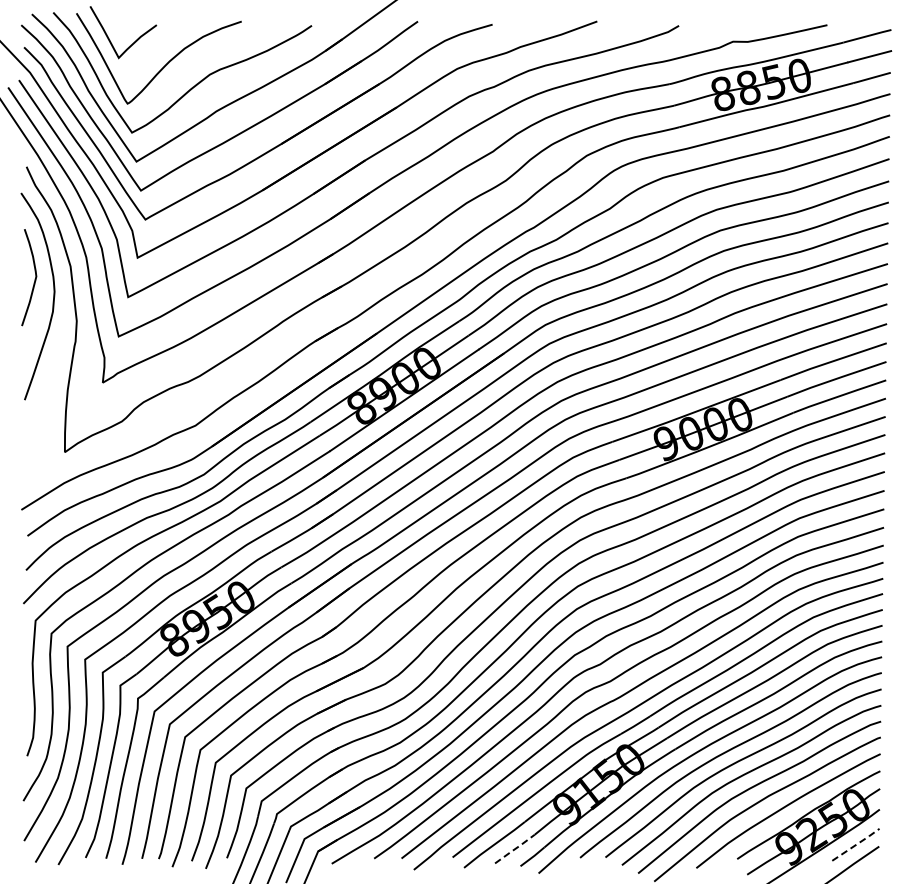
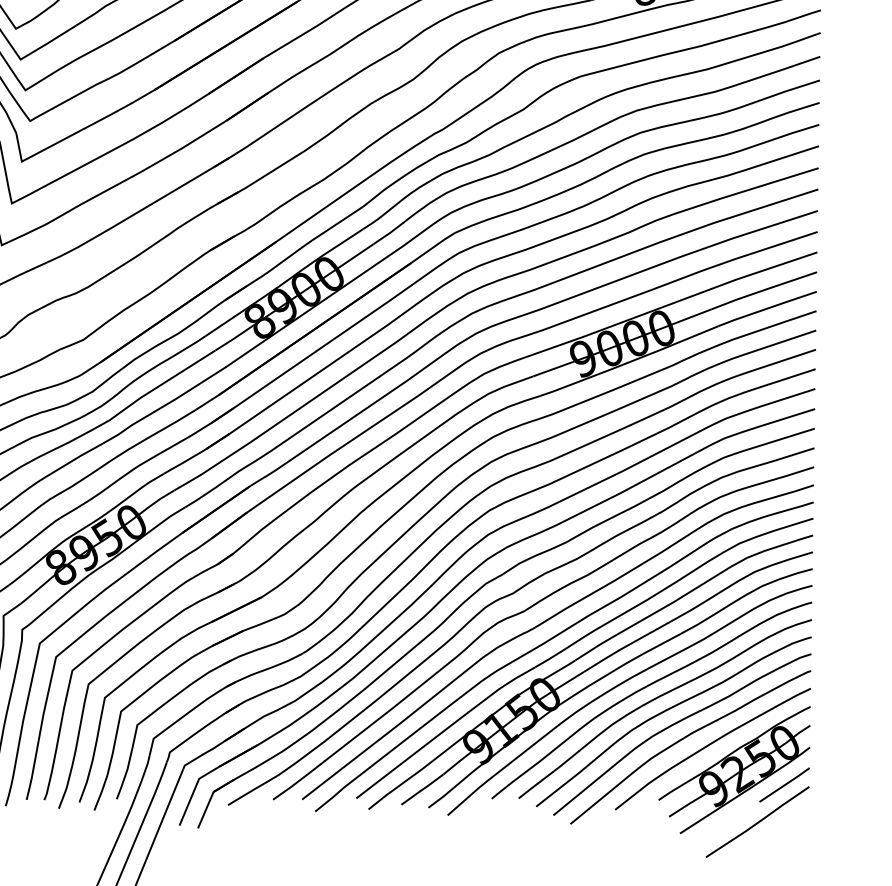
line: (856, 844) -> (785, 784), dashed -> solid
line: (515, 849) -> (423, 789), dashed -> solid

